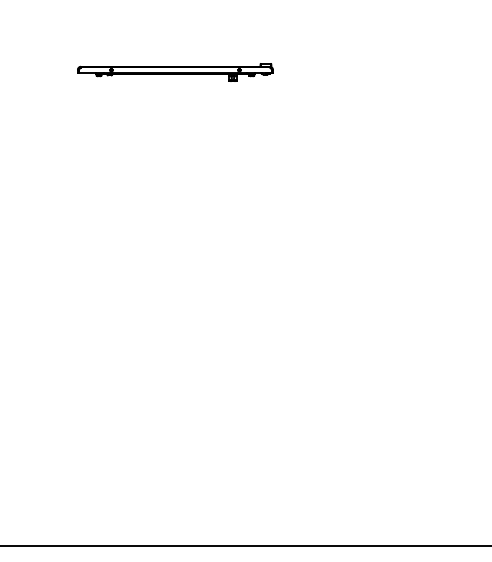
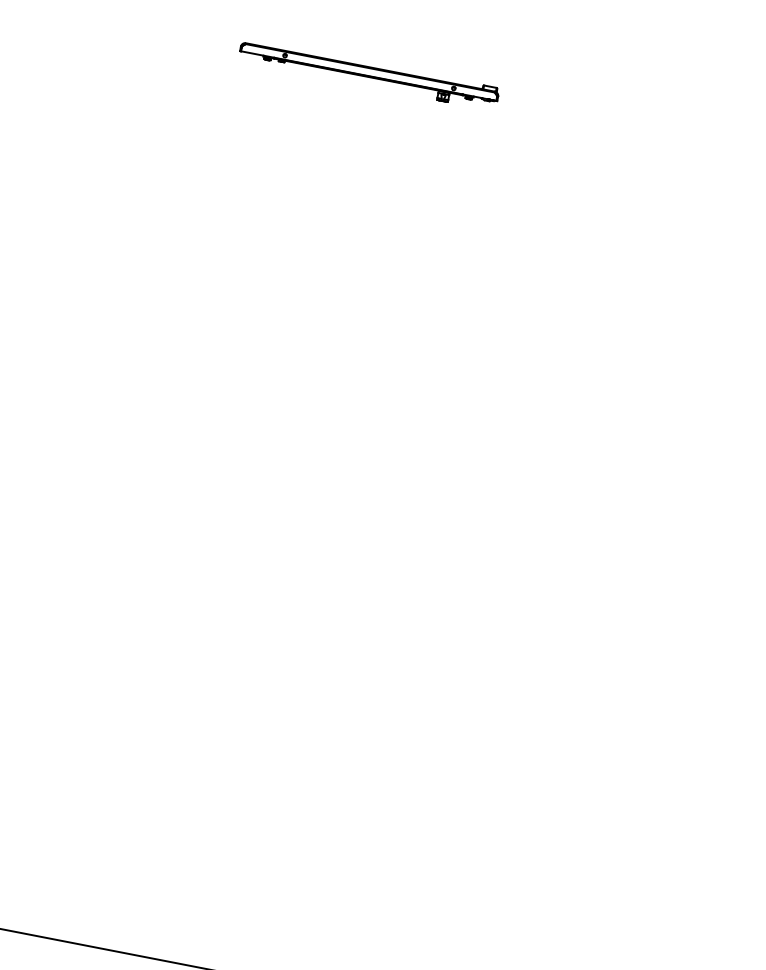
part: (175, 72) -> (368, 74), size x0.7

